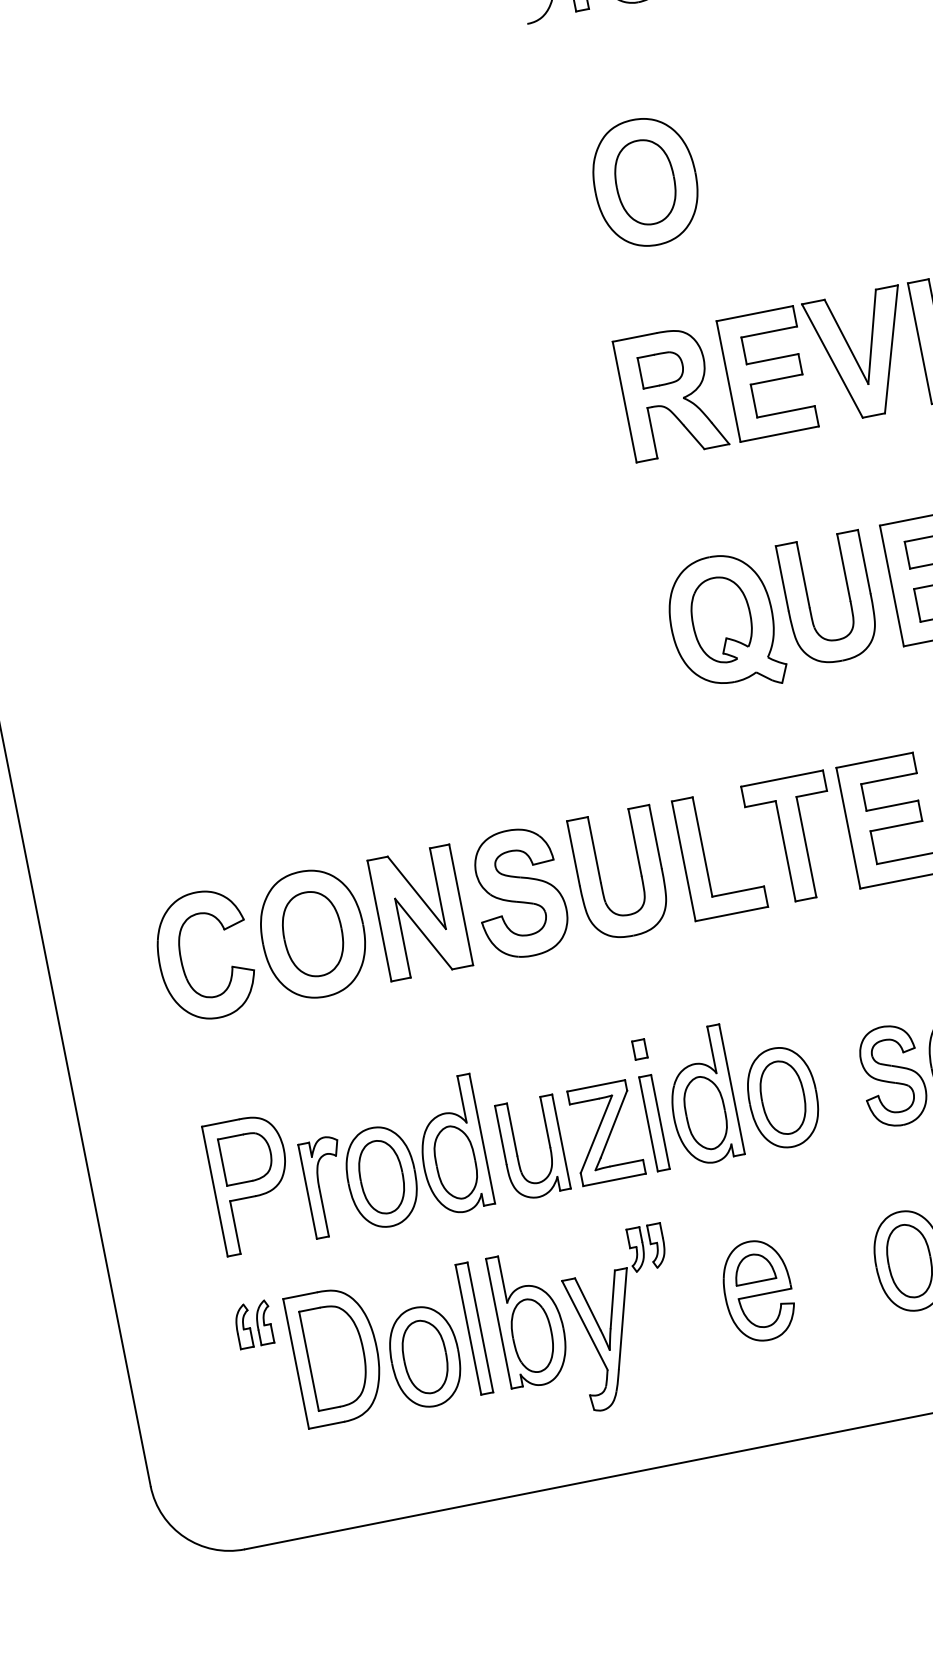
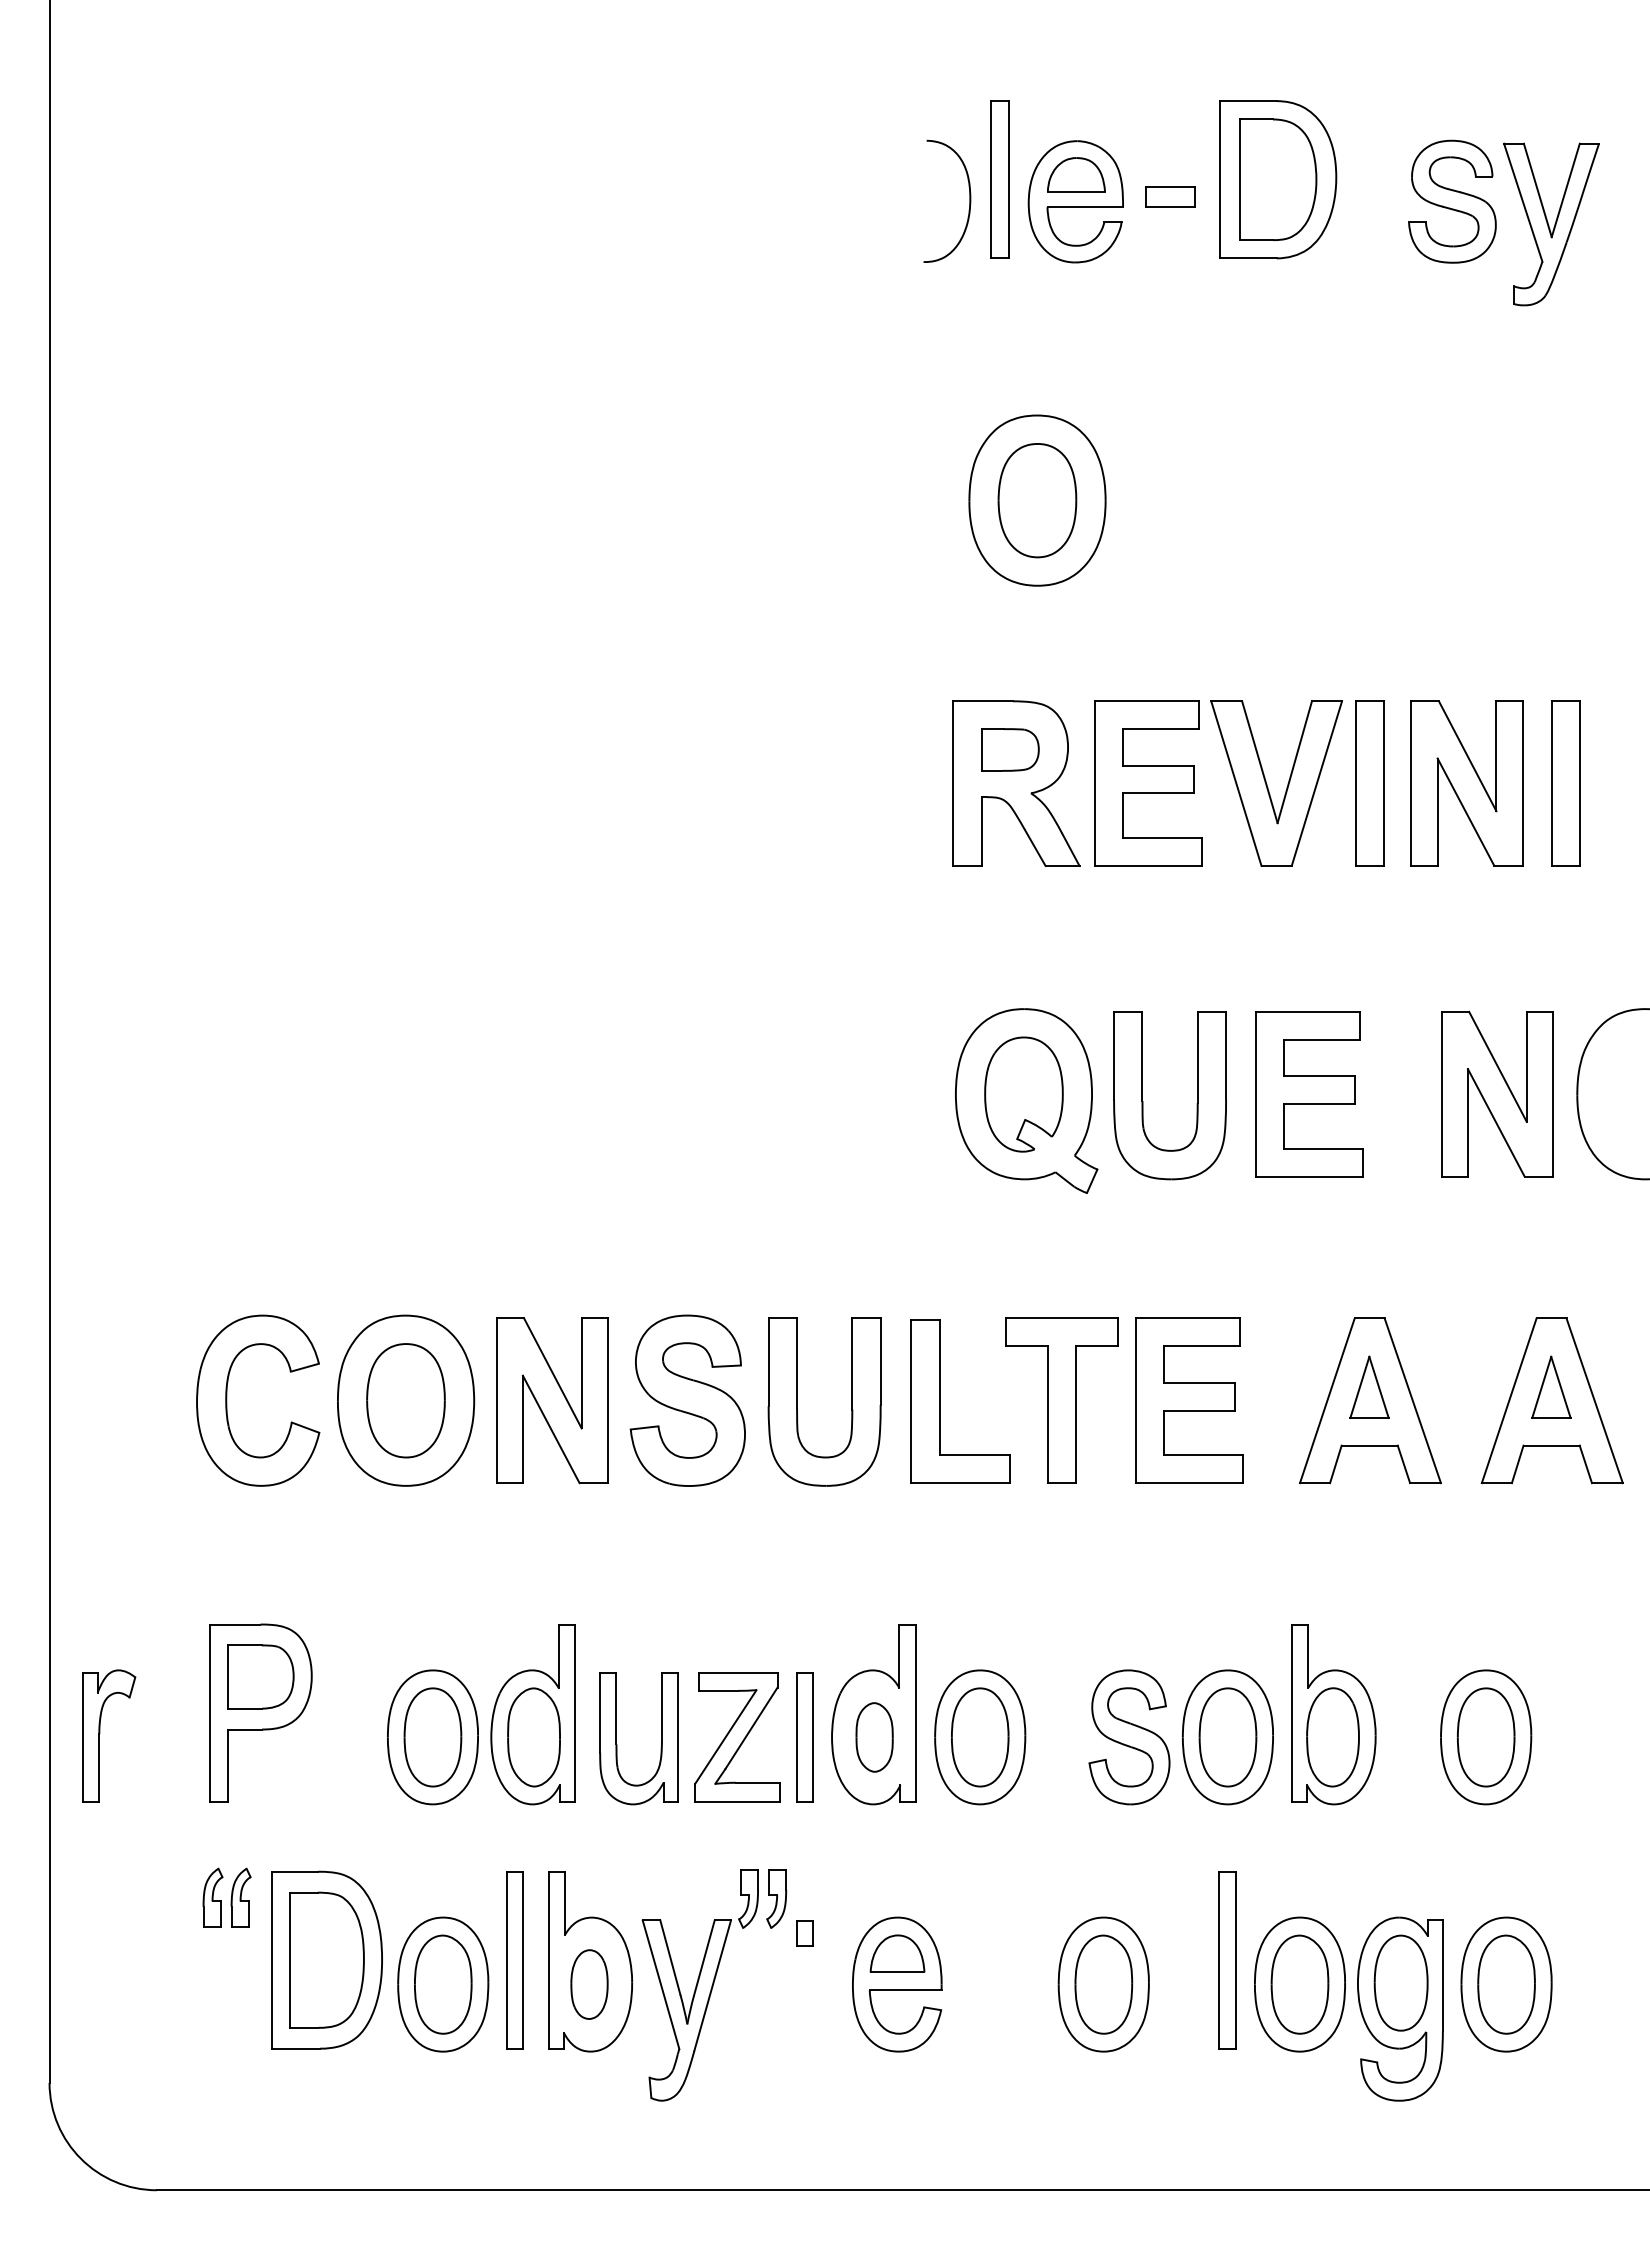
part: (639, 1049) -> (804, 1933), moved
part: (705, 1113) -> (874, 1737), size x0.7
part: (319, 1186) -> (100, 1733), moved
part: (532, 1335) -> (589, 1984), size x0.7

